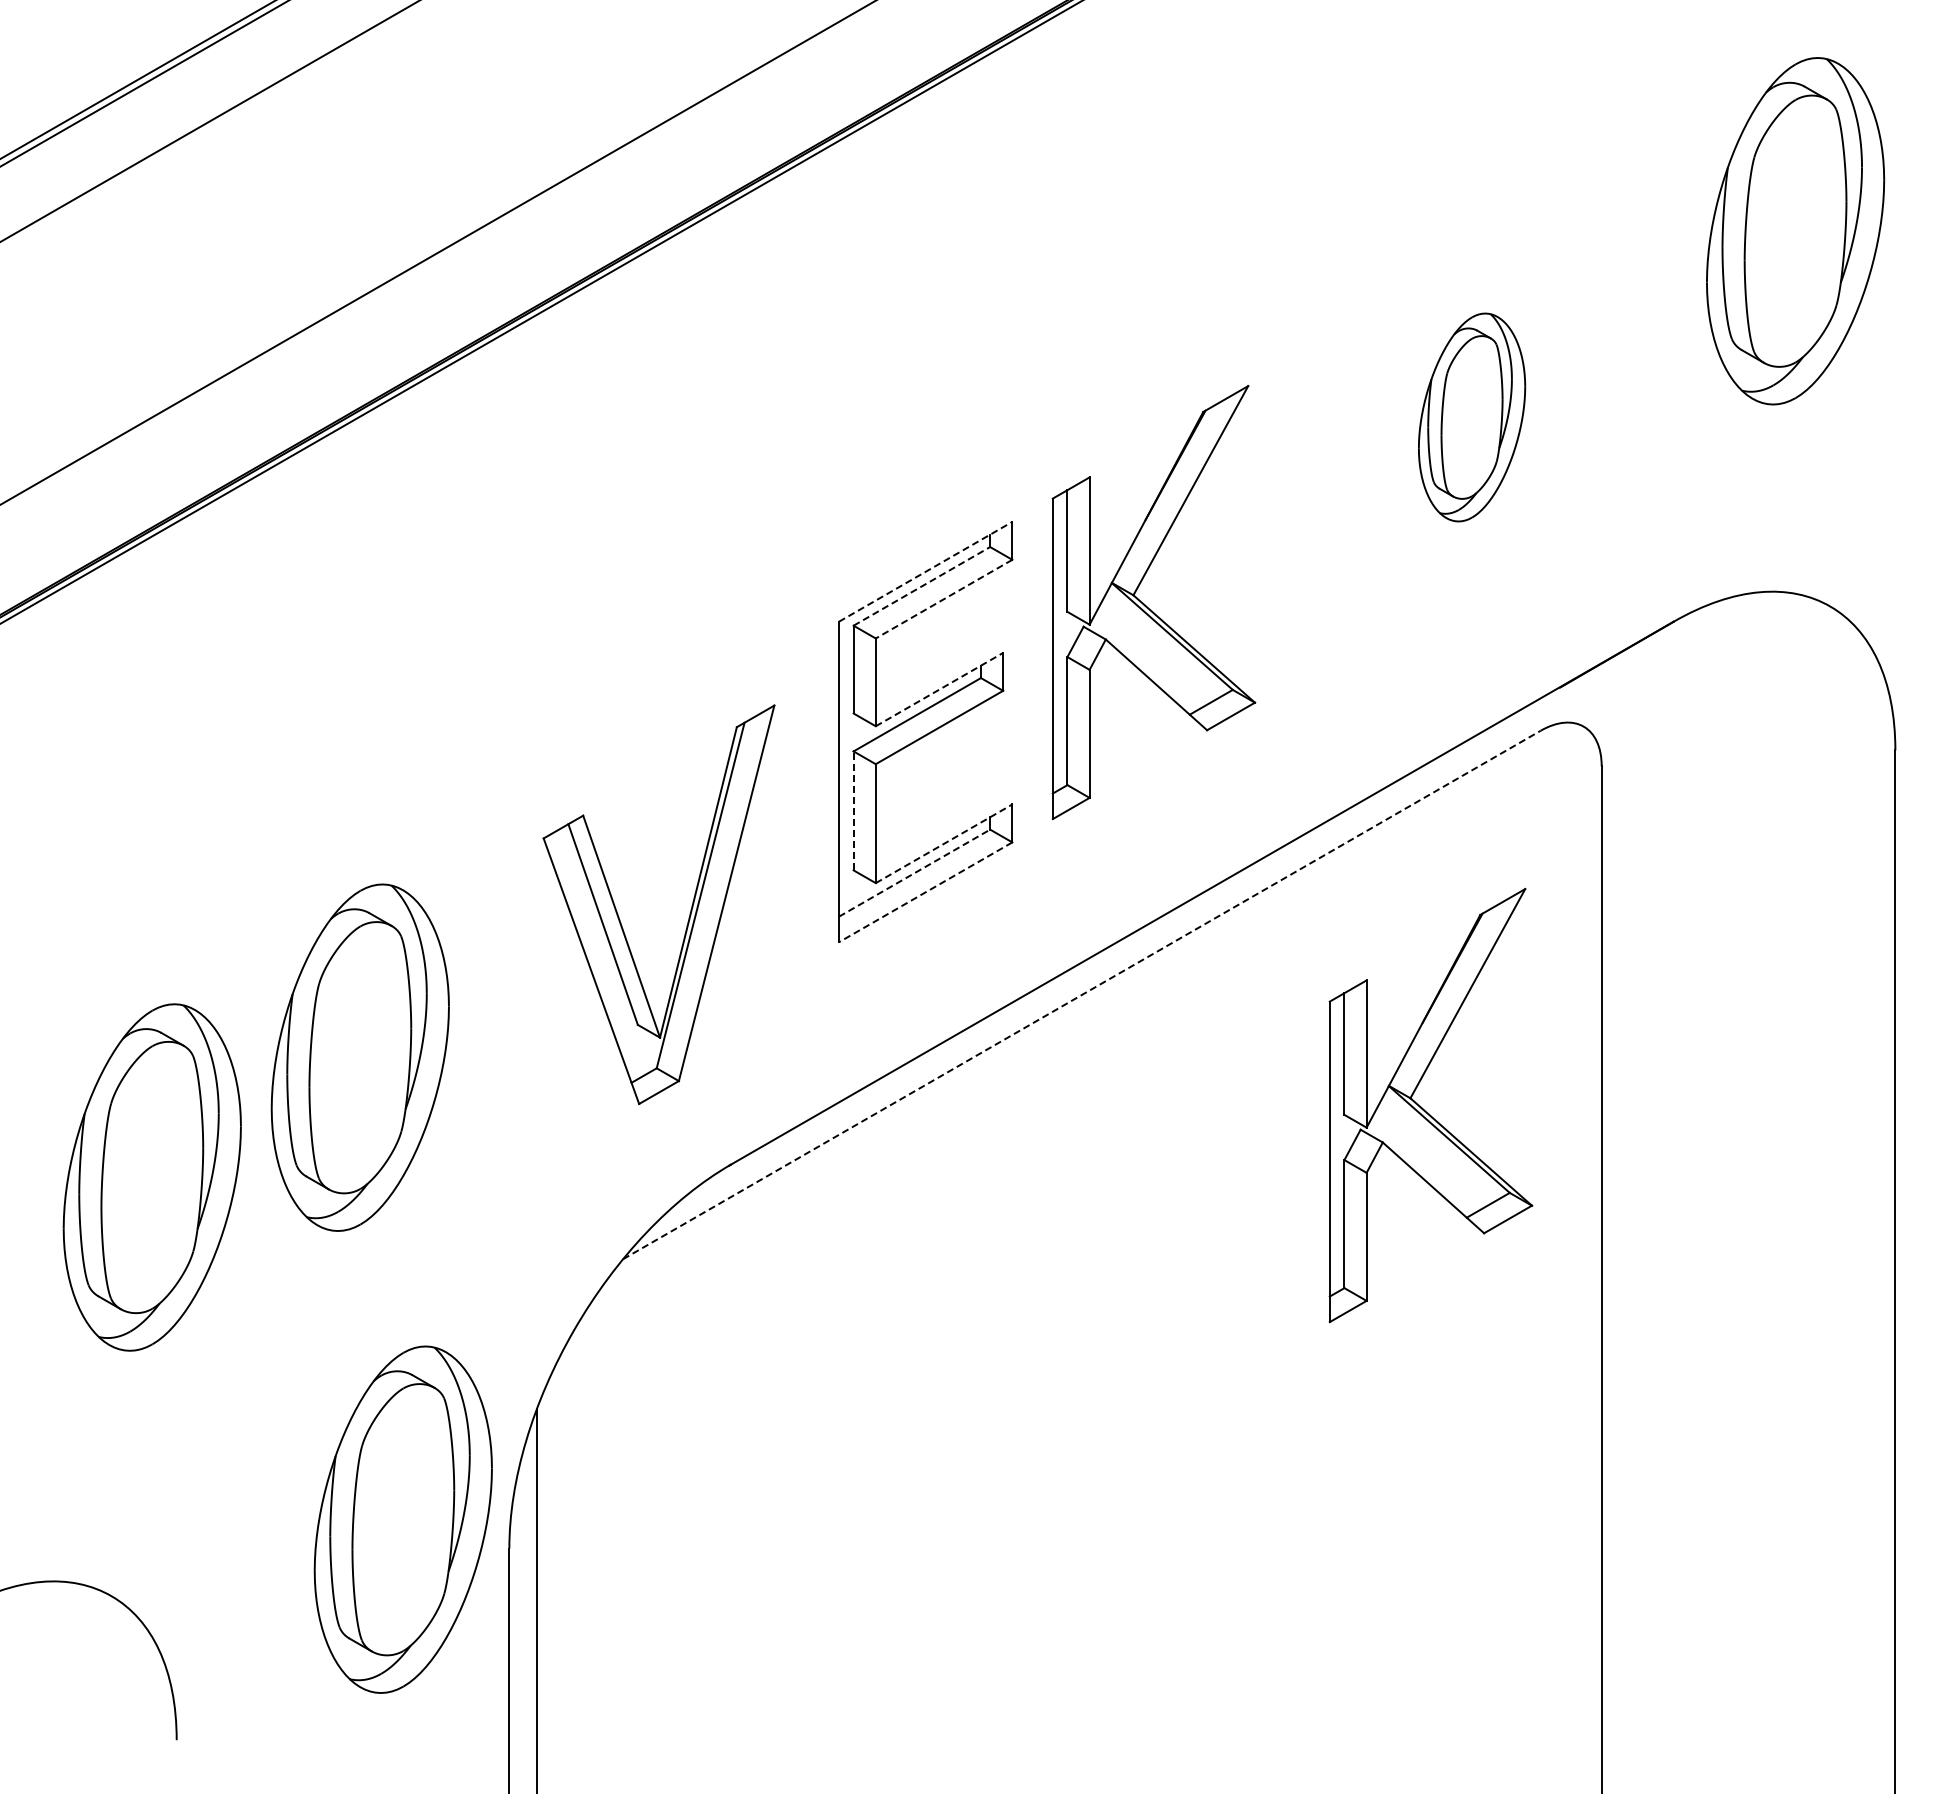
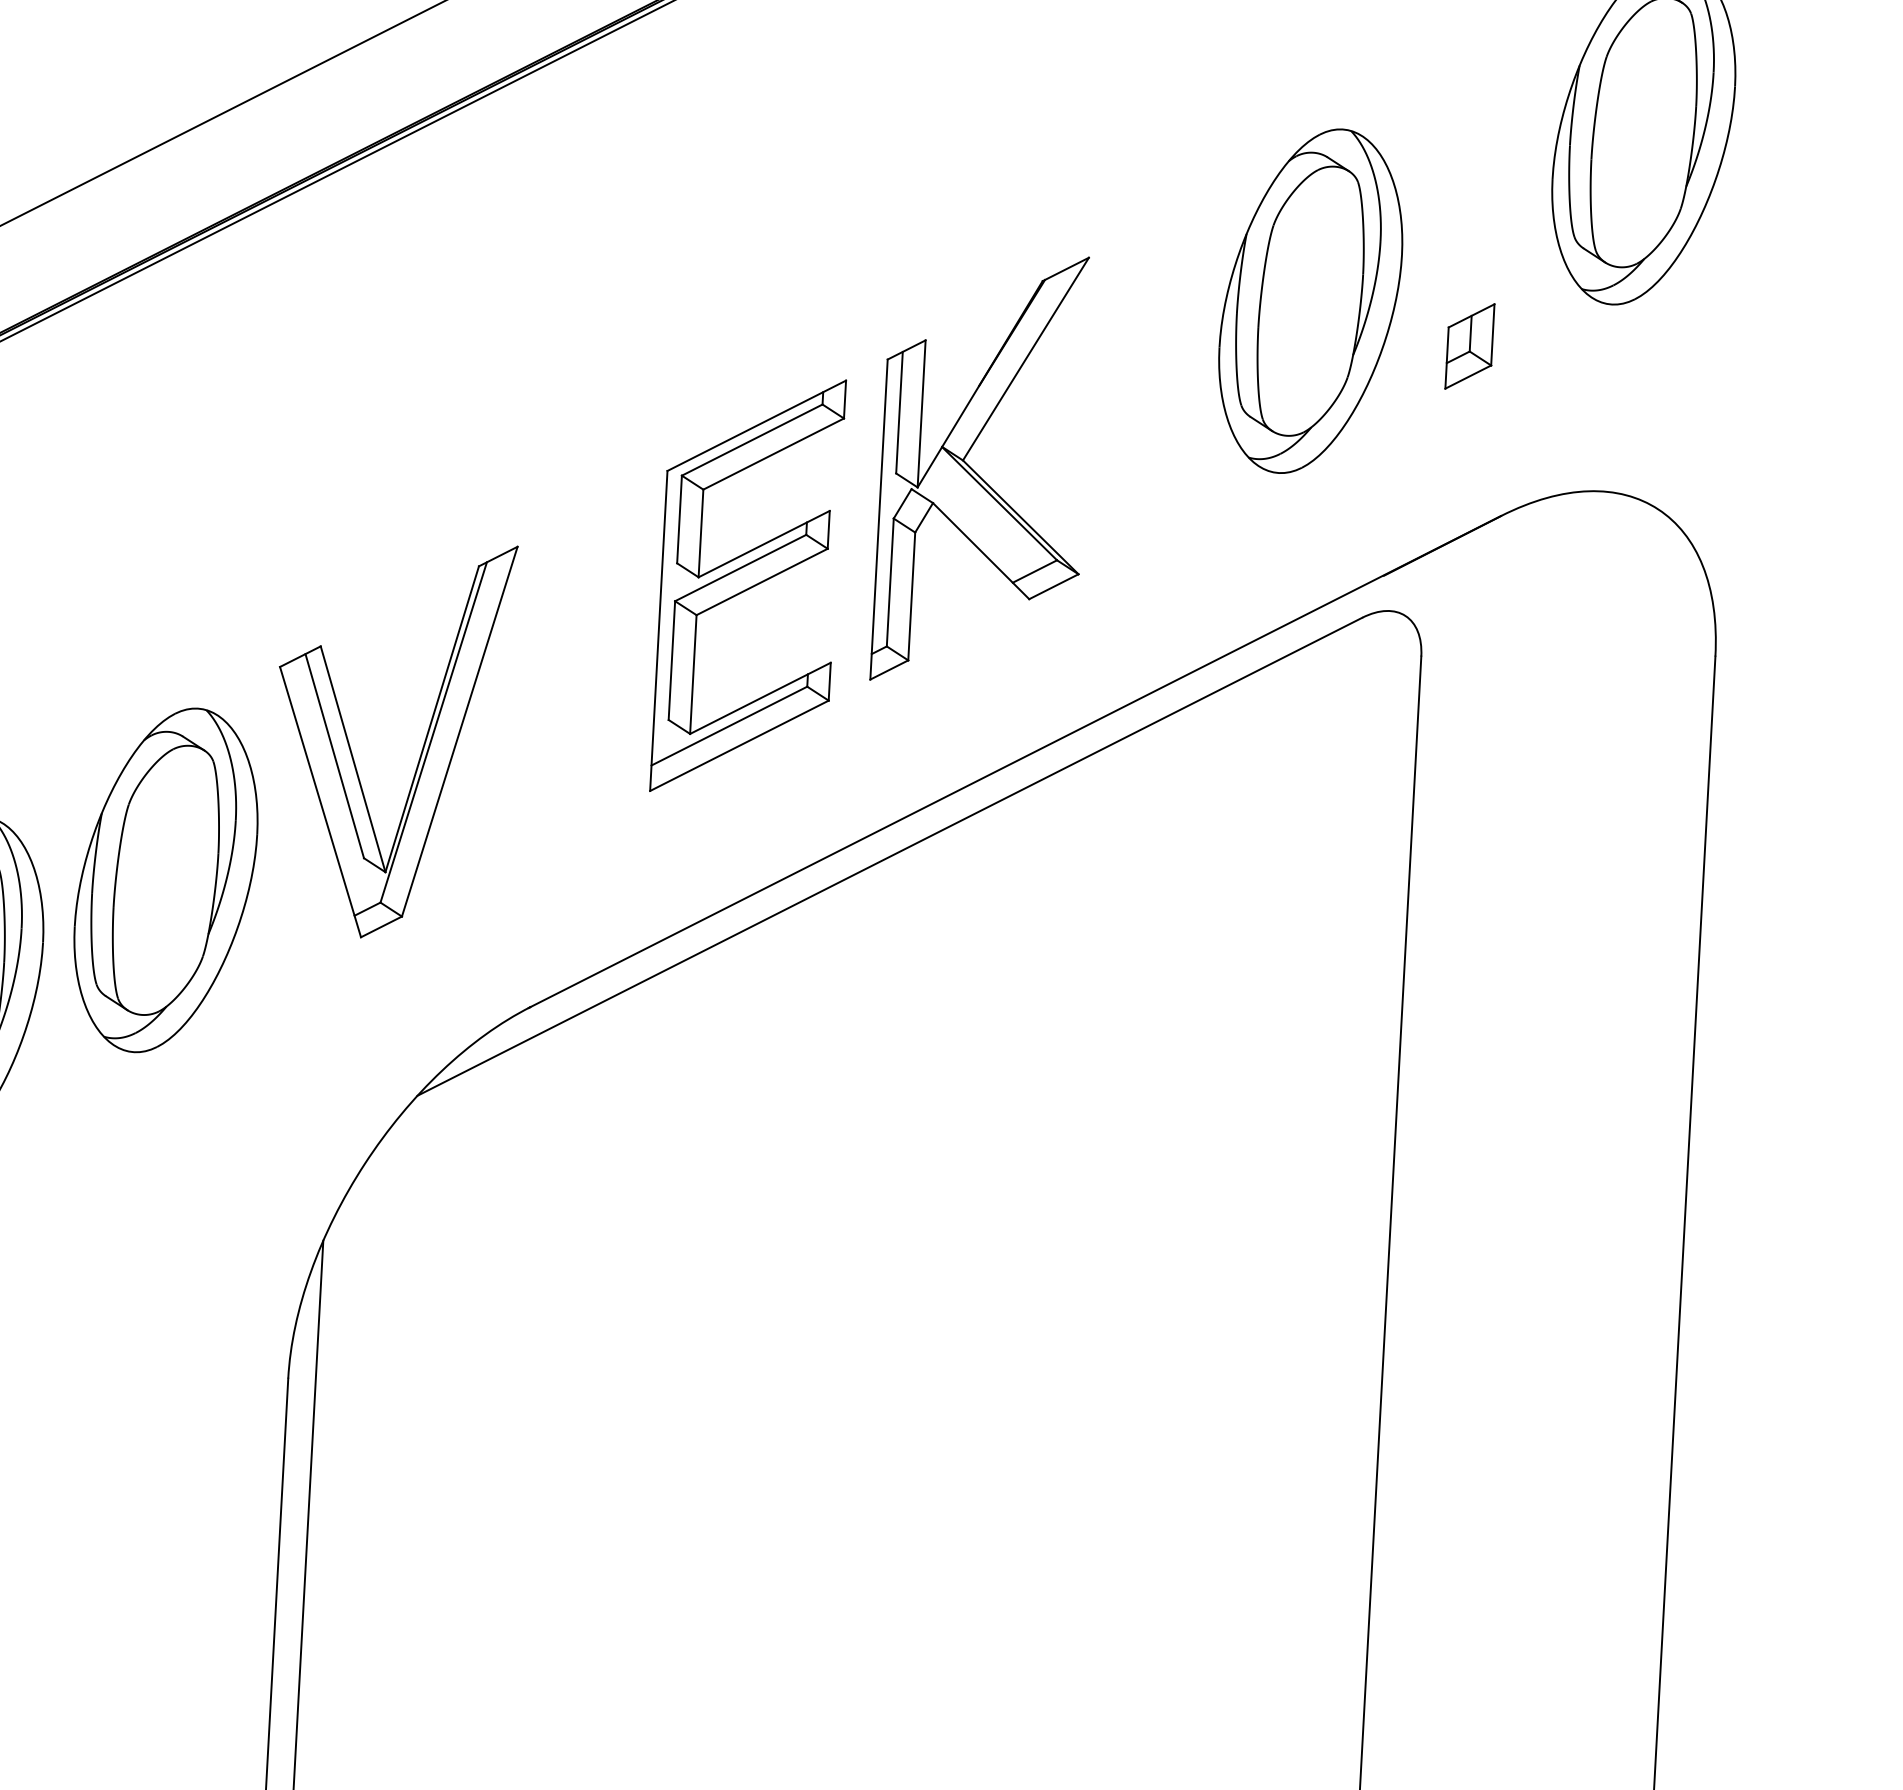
part: (1471, 417) -> (1310, 301), size x1.67
part: (1633, 453) -> (1469, 345), added
line: (926, 571) -> (757, 425), dashed -> solid
line: (921, 586) -> (751, 440), dashed -> solid
line: (944, 599) -> (774, 454), dashed -> solid
line: (939, 689) -> (764, 544), dashed -> solid
line: (853, 810) -> (671, 660), dashed -> solid
line: (944, 843) -> (760, 698), dashed -> solid
line: (915, 872) -> (730, 725), dashed -> solid
line: (925, 892) -> (739, 745), dashed -> solid
part: (689, 913) -> (421, 749), moved
line: (1082, 994) -> (890, 856), dashed -> solid
part: (1425, 1110) -> (1226, 990), removed
part: (402, 1519) -> (183, 1343), removed

